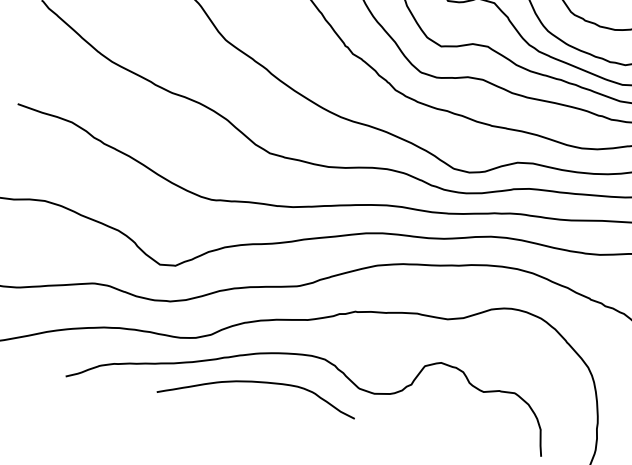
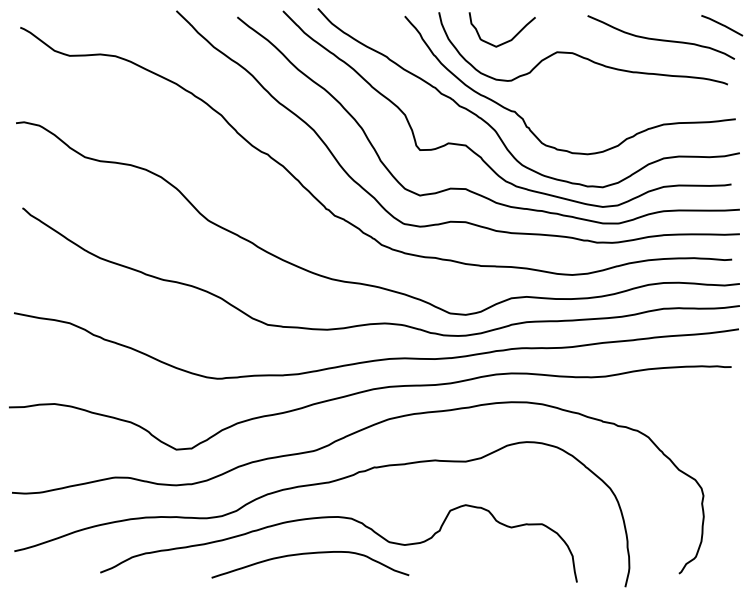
curve: (259, 383) -> (310, 554), moved

